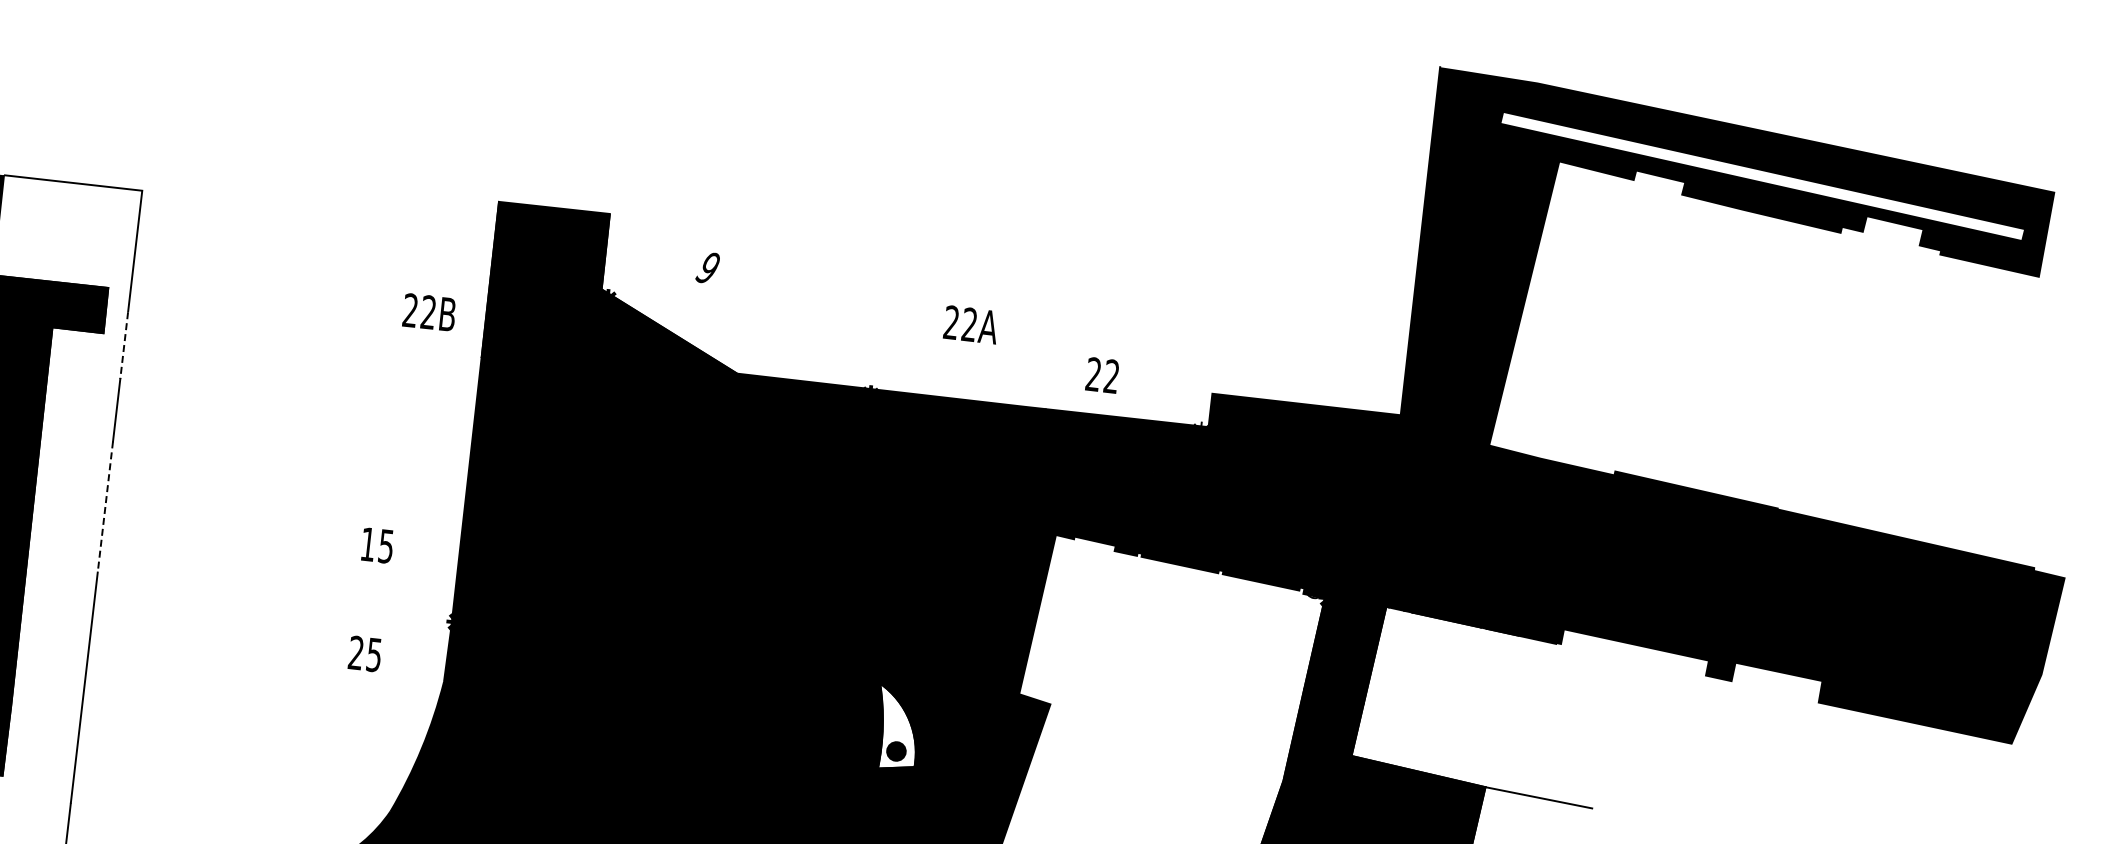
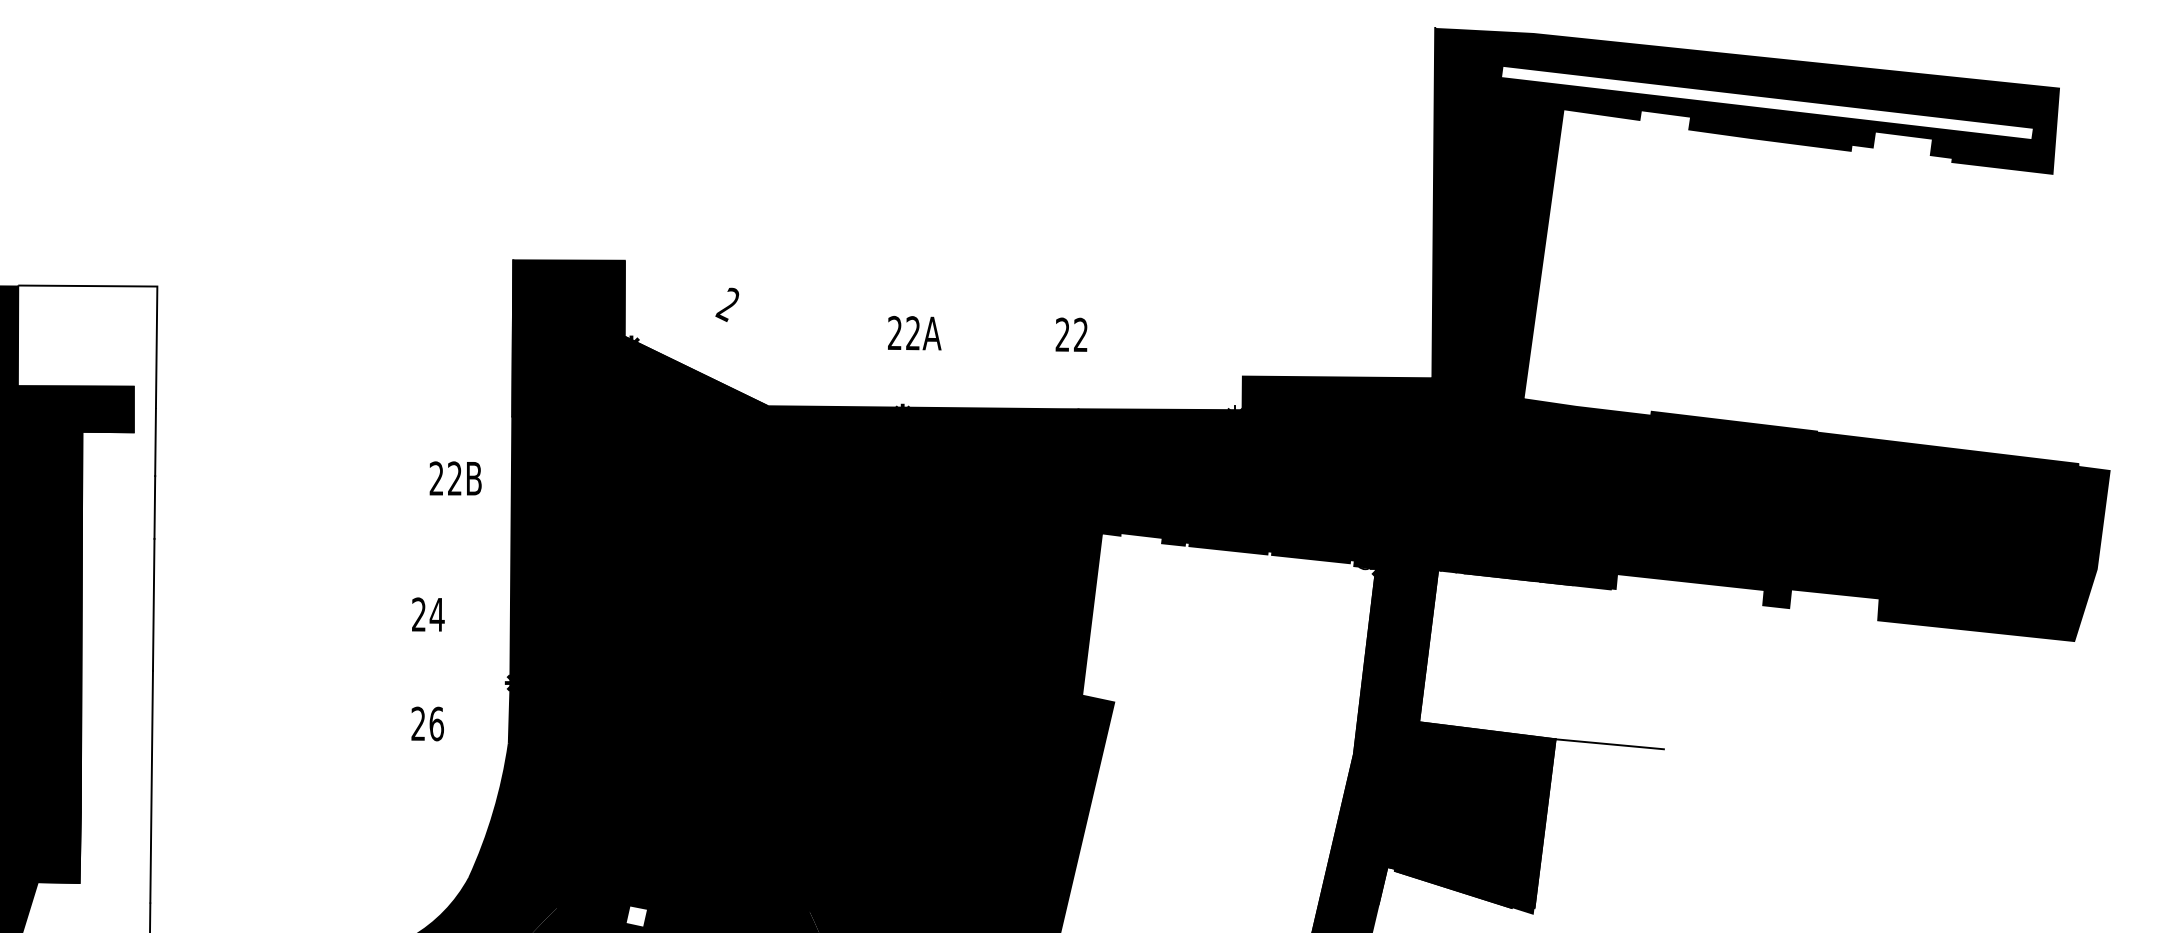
text: (706, 268) -> (726, 304), 9 -> 2
text: (429, 312) -> (455, 478), moved
text: (970, 325) -> (914, 333), moved
line: (124, 345) -> (155, 442), dashed -> solid
text: (1102, 375) -> (1071, 334), moved
line: (105, 506) -> (153, 604), dashed -> solid
text: (377, 545) -> (428, 614), 15 -> 24
text: (374, 654) -> (436, 723), 25 -> 26
fill: (896, 727) -> (963, 741), added

